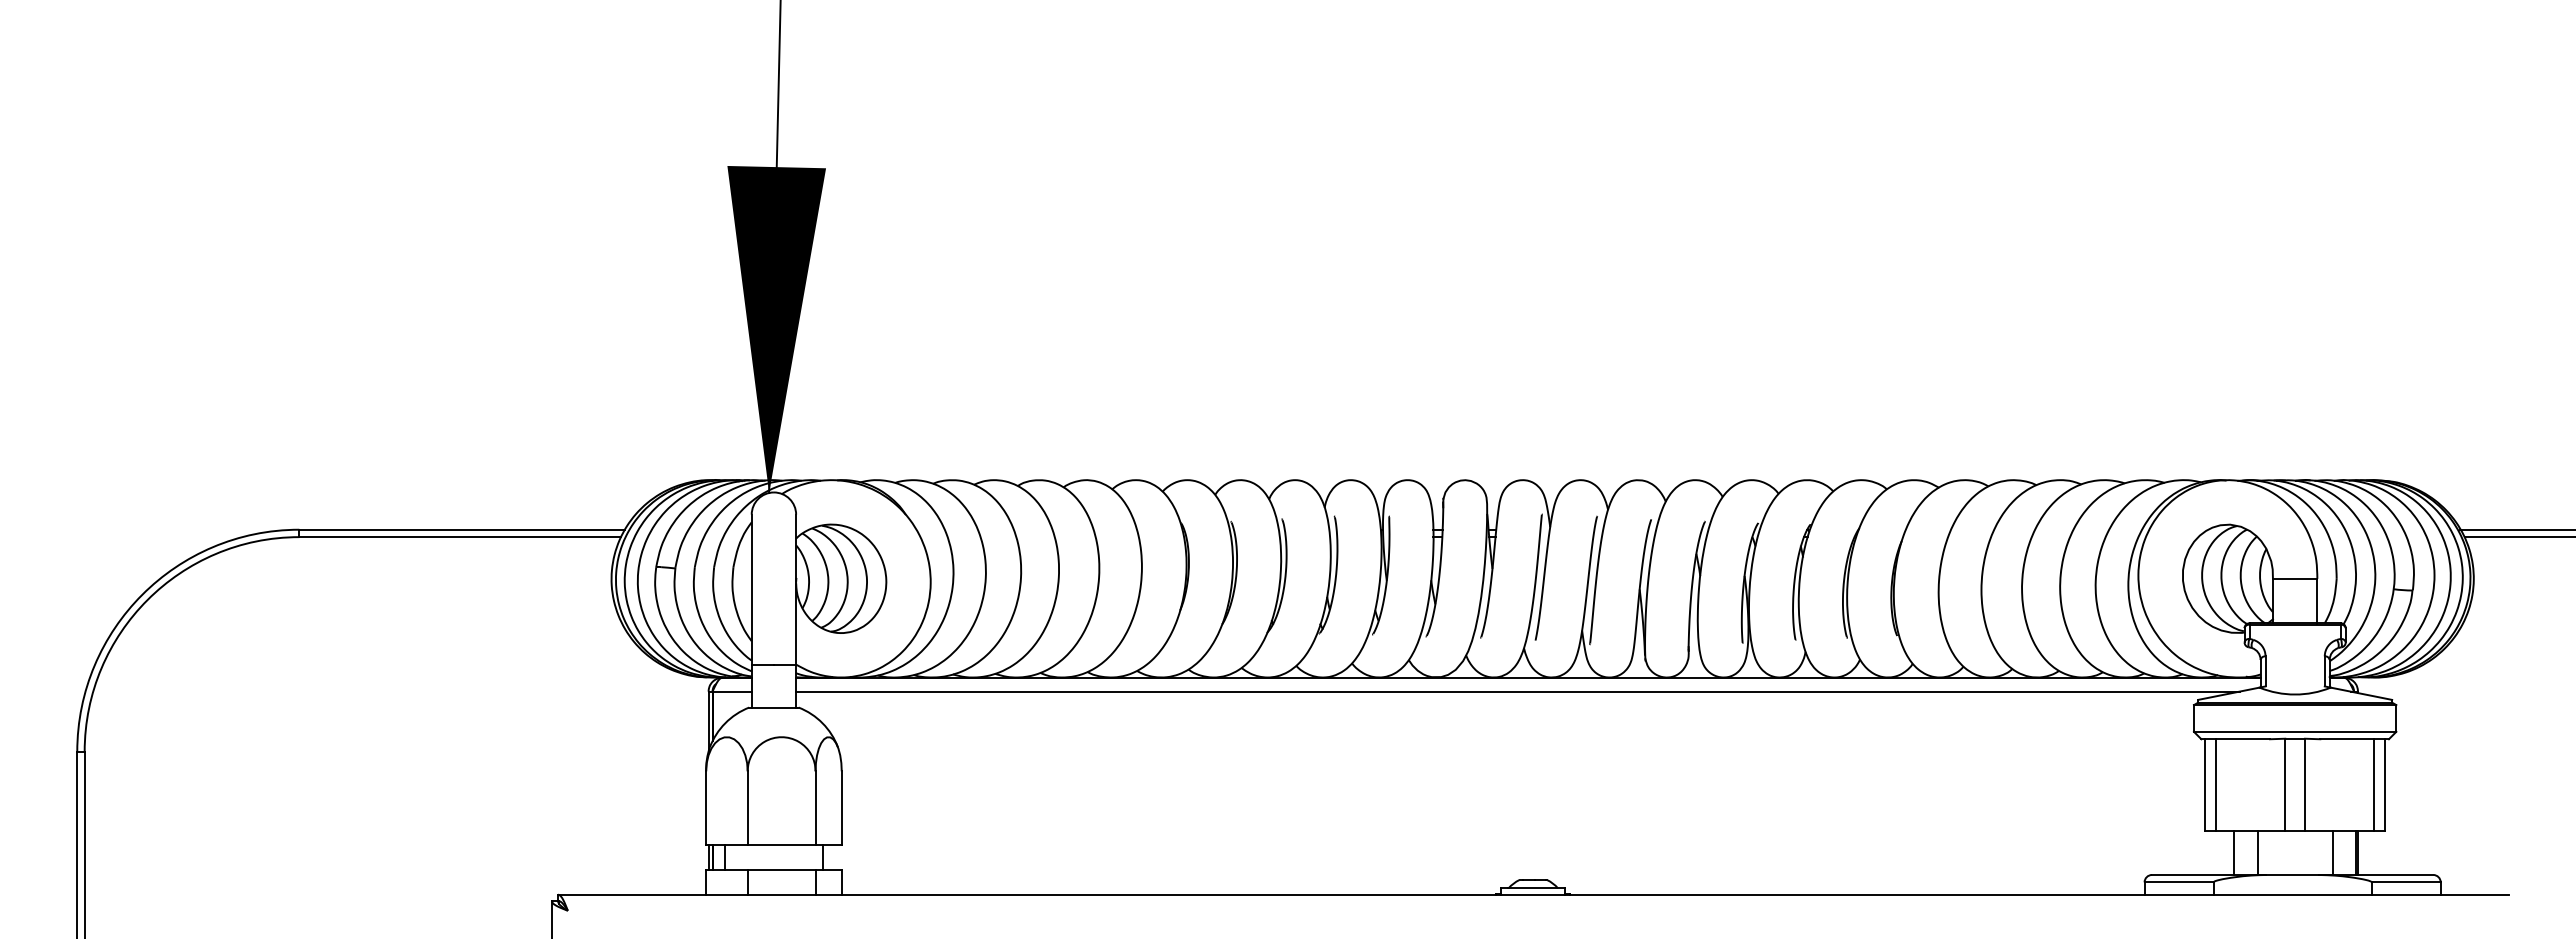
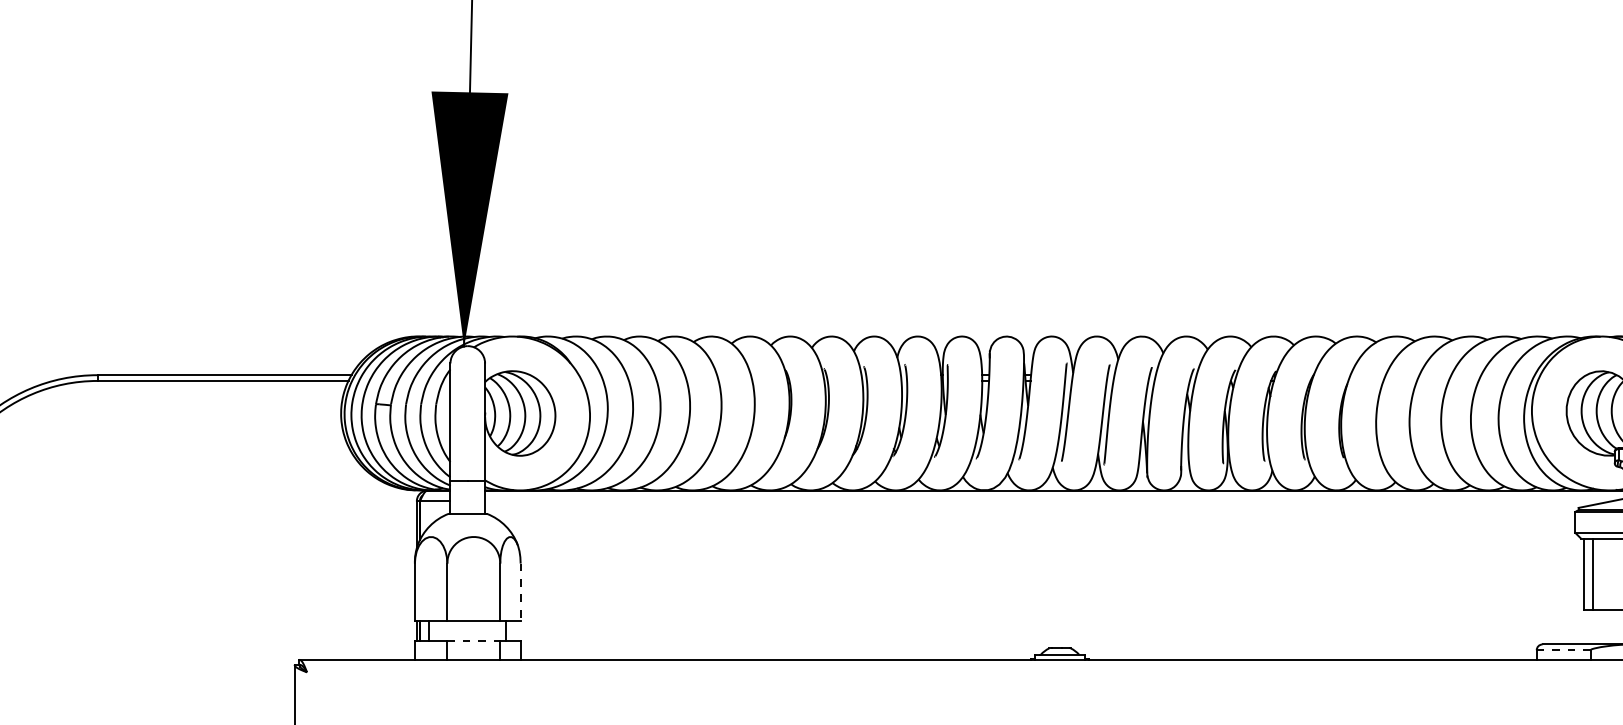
line: (1517, 691) -> (1047, 501), removed
line: (841, 808) -> (520, 592), solid -> dashed
line: (2233, 852) -> (1606, 626), removed
line: (781, 870) -> (473, 640), solid -> dashed
line: (2179, 882) -> (1563, 650), solid -> dashed

